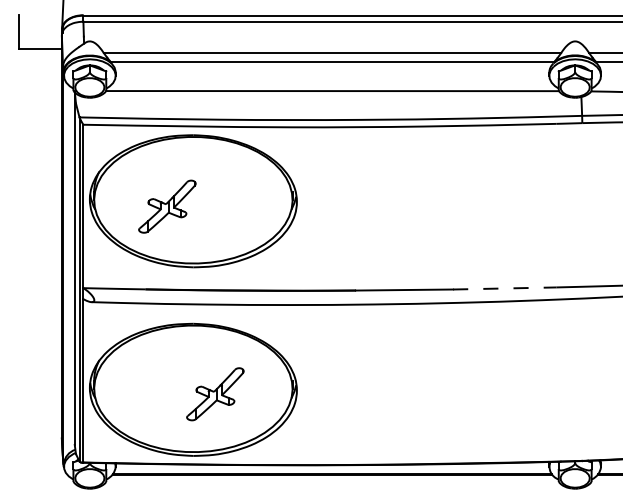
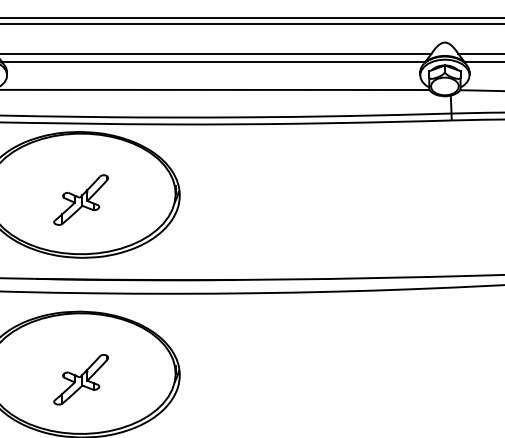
part: (167, 206) -> (81, 199), moved
line: (504, 288) -> (377, 278), dashed -> solid
part: (215, 394) -> (81, 379), moved

